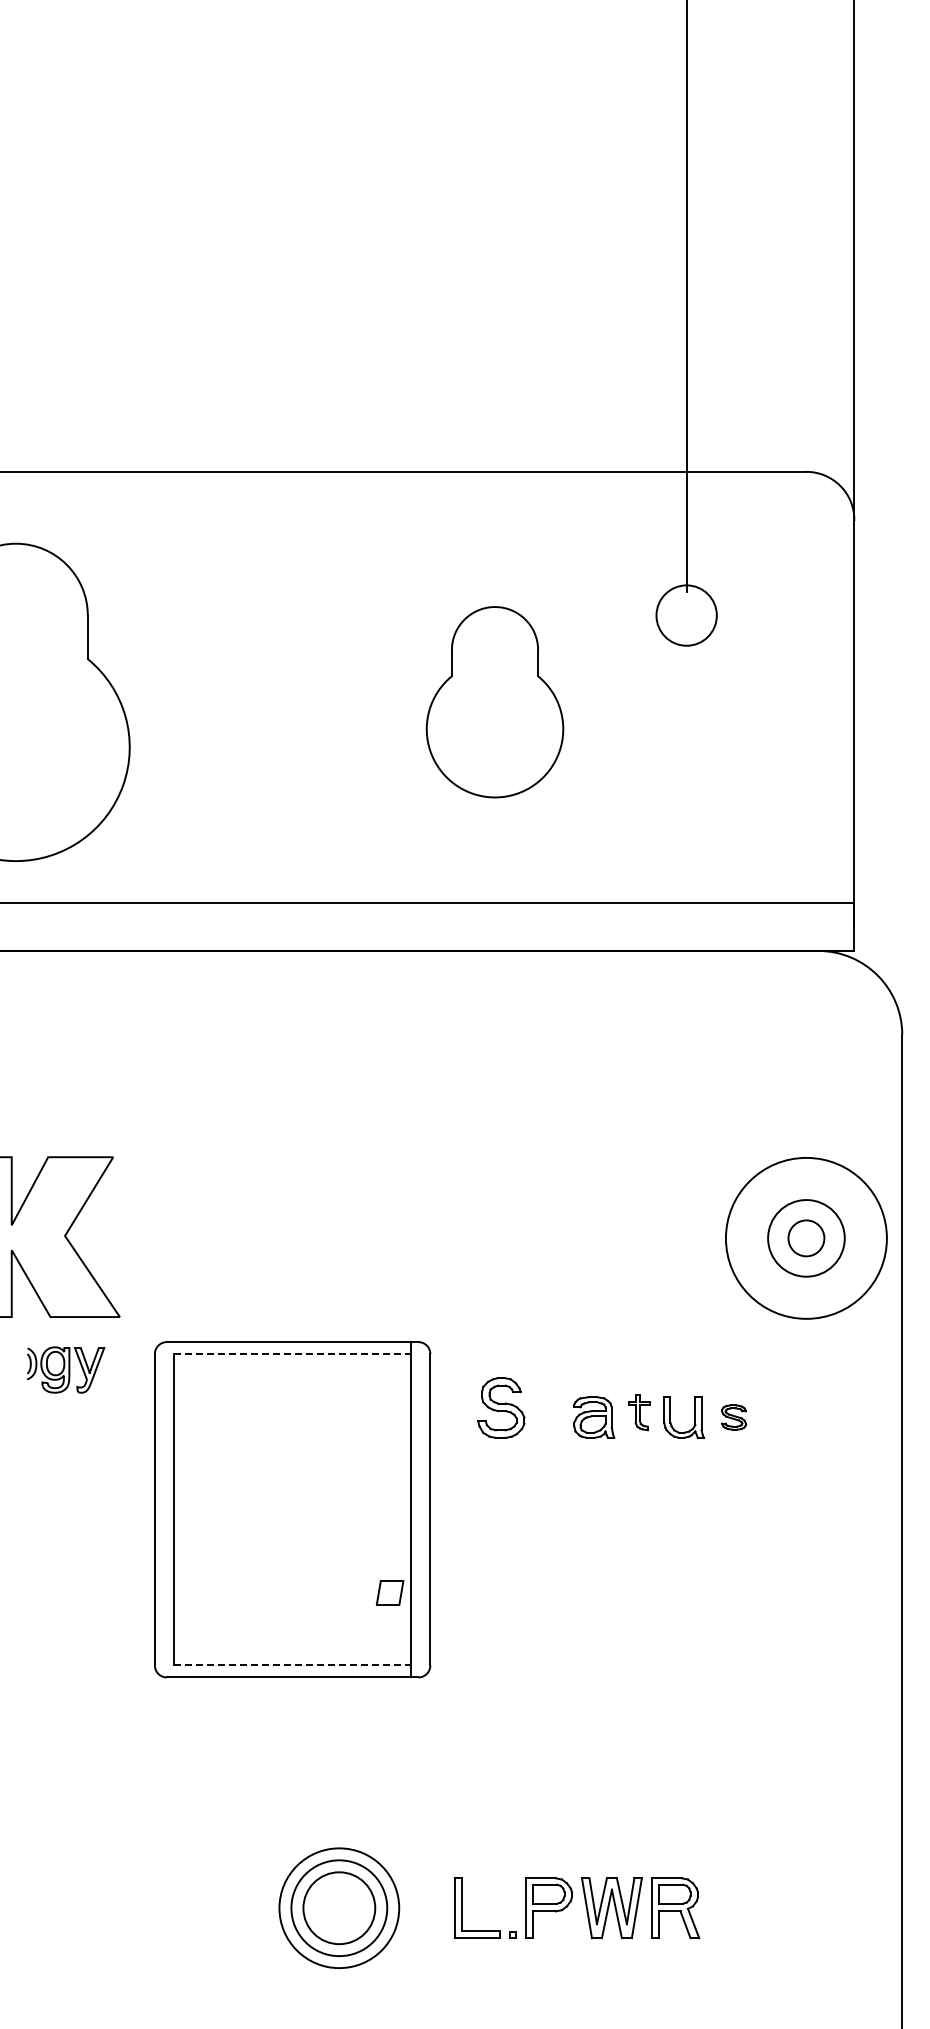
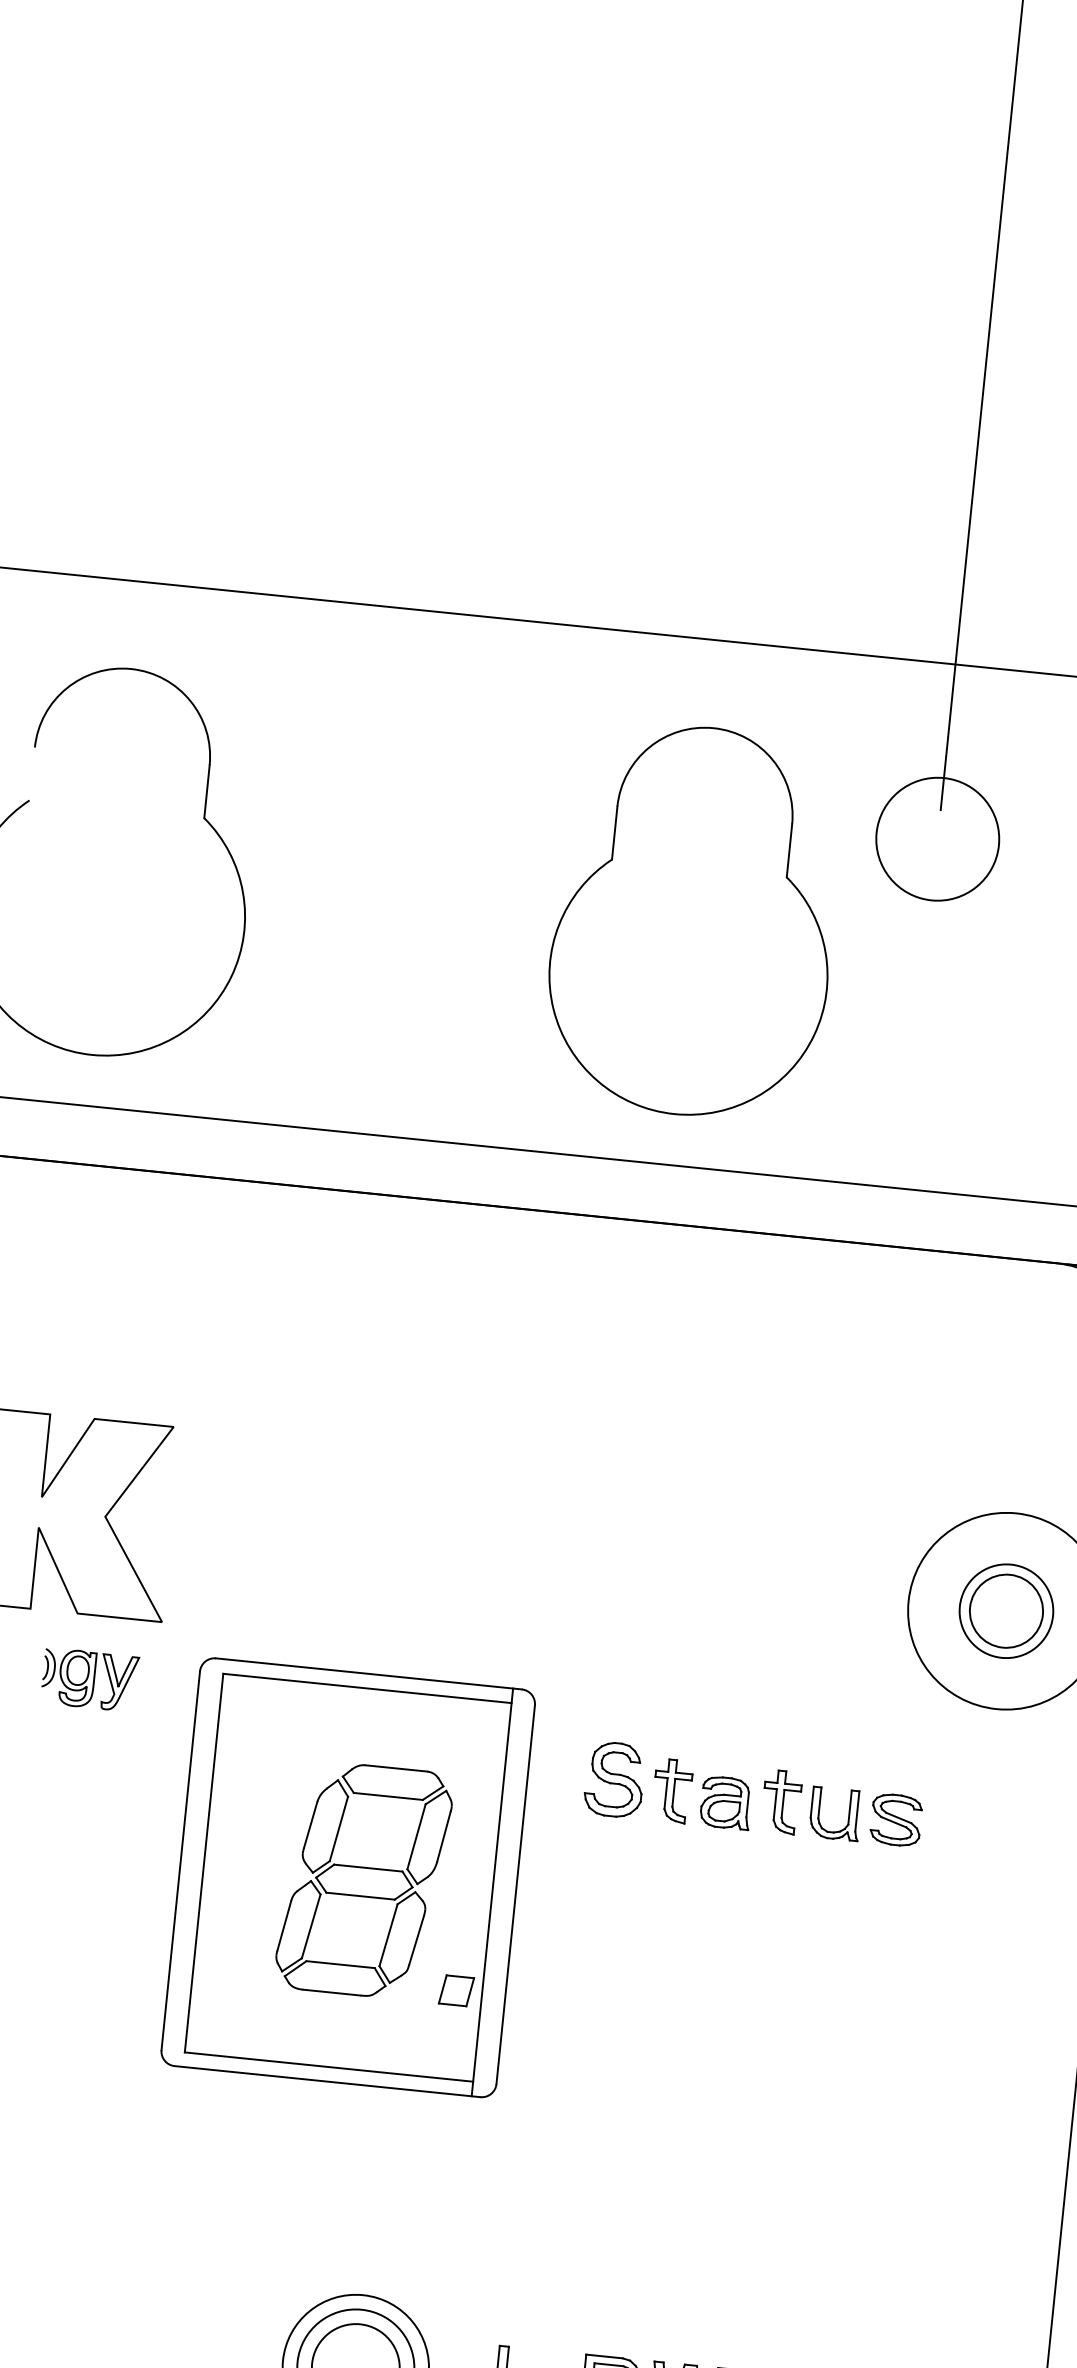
circle: (686, 615) -> (937, 839), size x1.67
part: (494, 701) -> (693, 919), size x1.67
circle: (806, 1238) -> (1006, 1611), size x1.67
line: (292, 1354) -> (367, 1688), dashed -> solid
part: (548, 1412) -> (671, 1791), added
part: (638, 1412) -> (780, 1802), size x1.43
part: (733, 1417) -> (895, 1820), size x1.67
part: (305, 1510) -> (363, 1880), added
line: (292, 1665) -> (328, 2067), dashed -> solid

